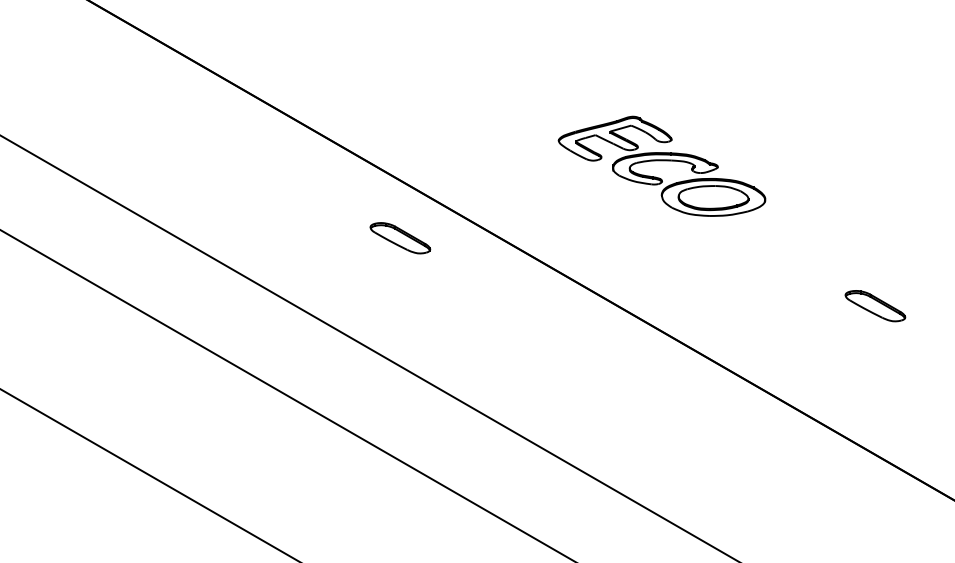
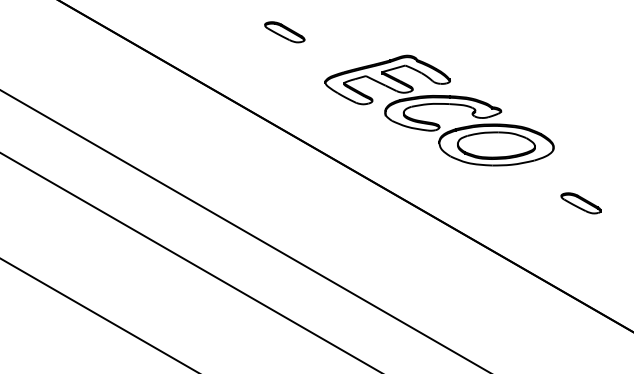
part: (662, 166) -> (439, 110), size x1.67
part: (399, 238) -> (284, 32), moved

